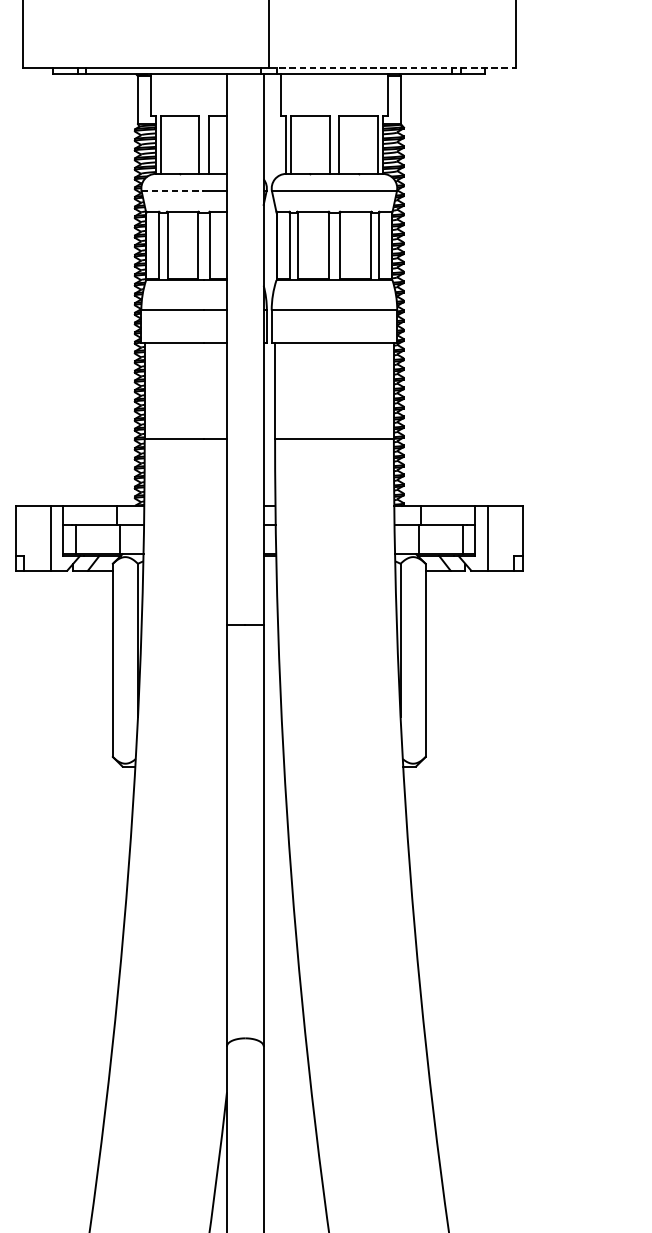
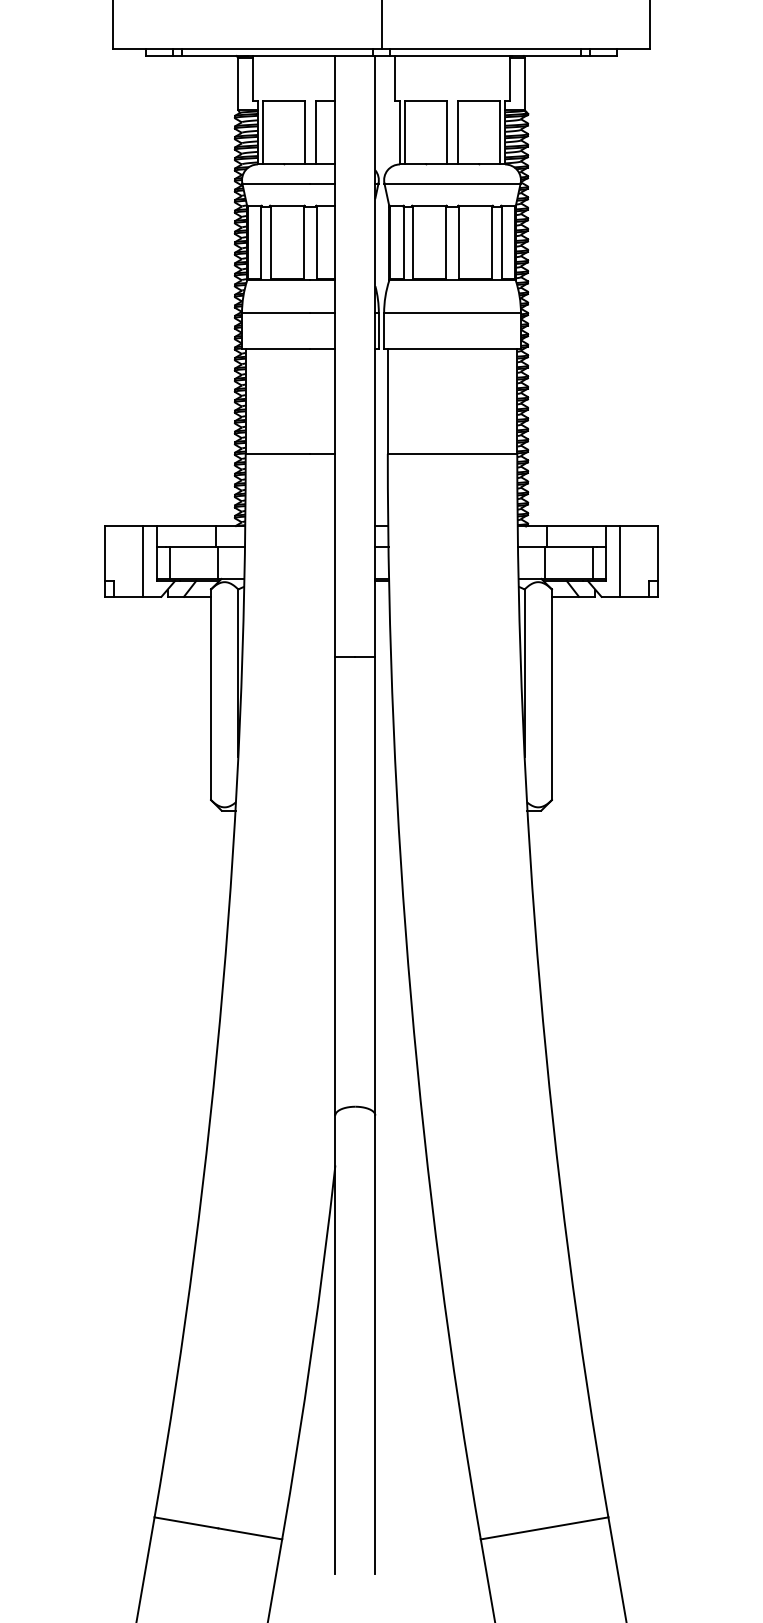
line: (393, 67) -> (516, 48), dashed -> solid
line: (172, 191) -> (276, 183), dashed -> solid

